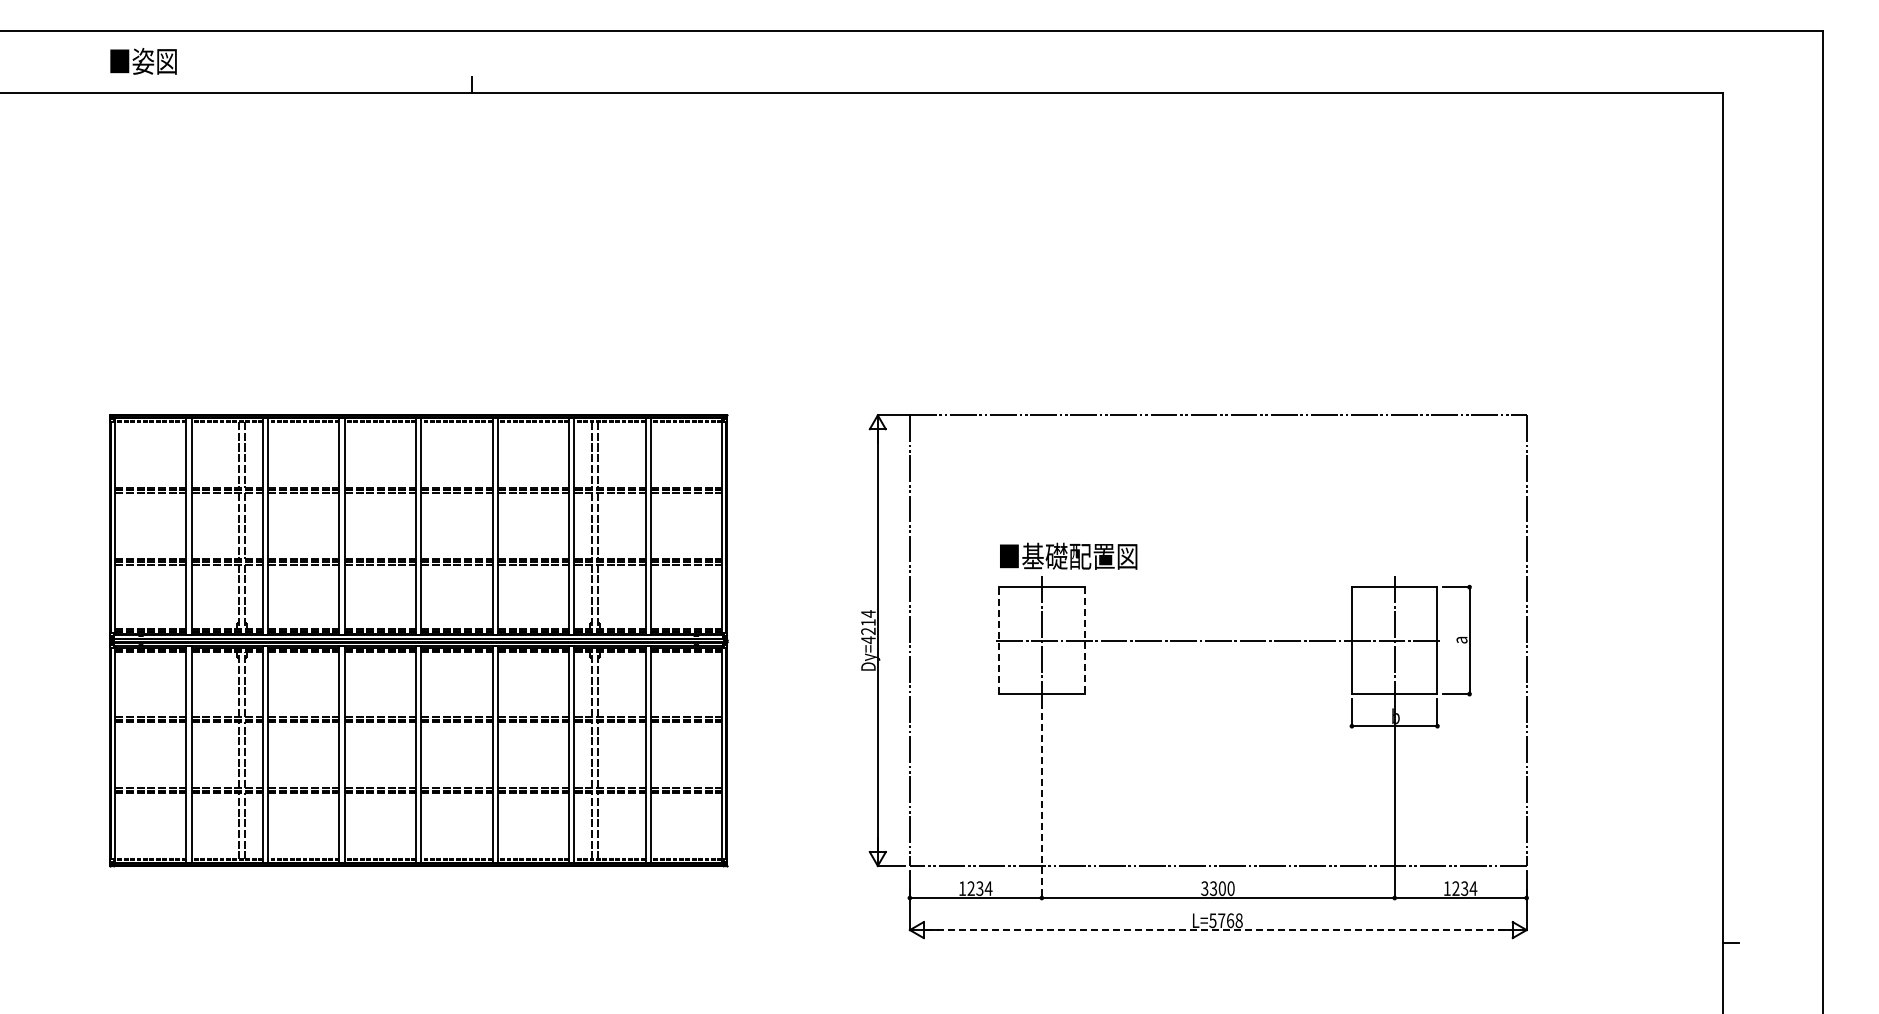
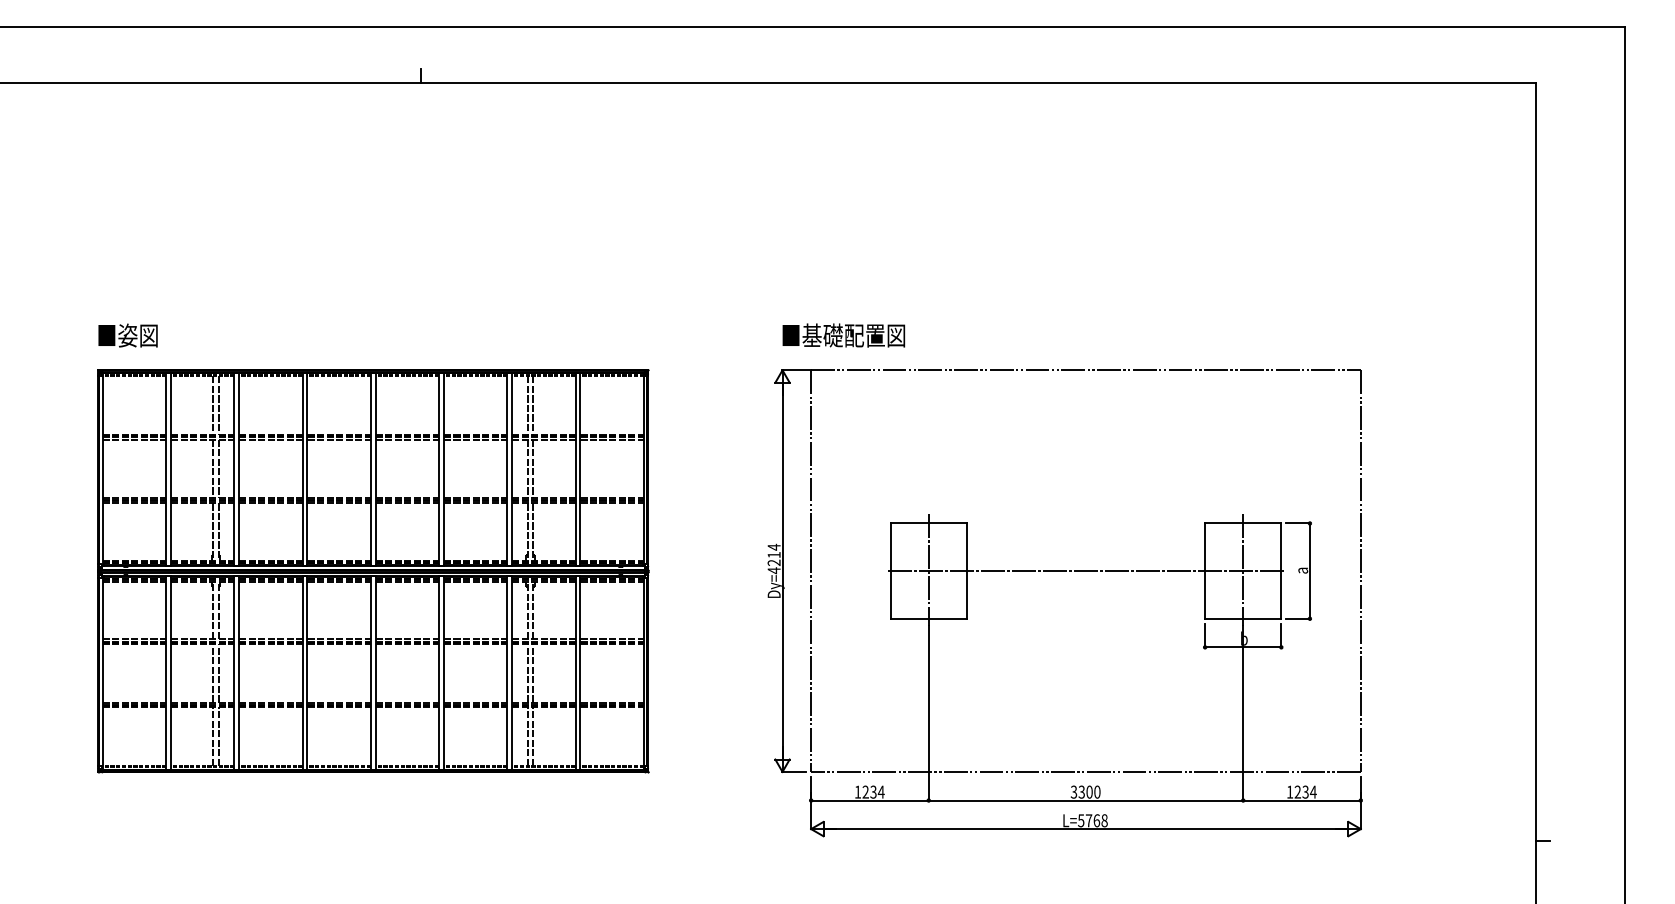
text: (143, 61) -> (128, 335), moved
text: (1068, 555) -> (843, 334), moved
line: (999, 640) -> (890, 570), dashed -> solid
line: (1084, 641) -> (966, 571), dashed -> solid
line: (1041, 800) -> (928, 713), dashed -> solid
line: (1218, 930) -> (1086, 829), dashed -> solid

